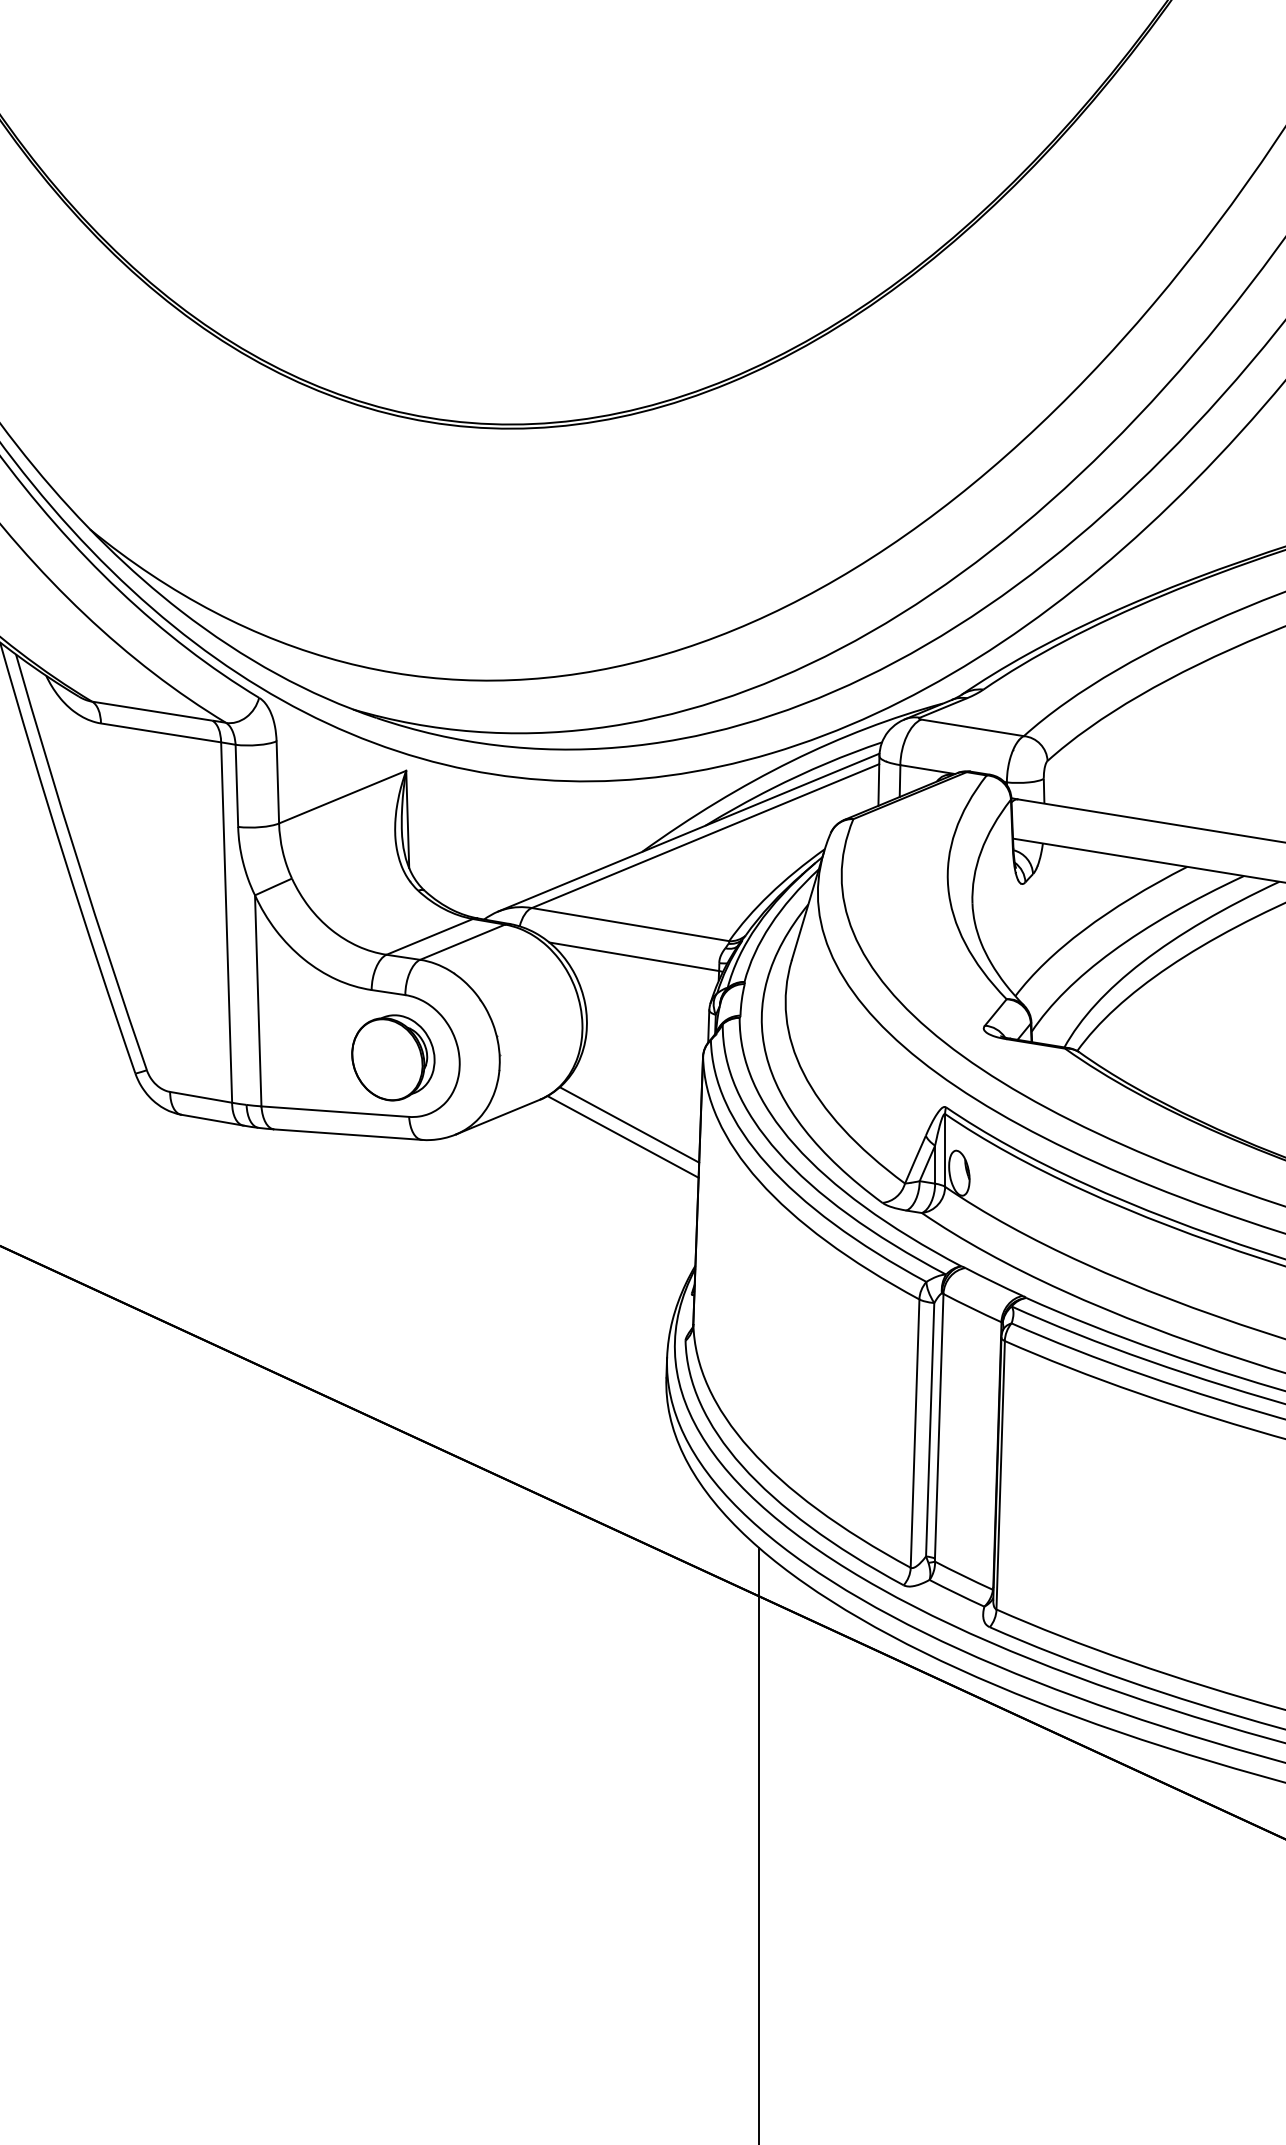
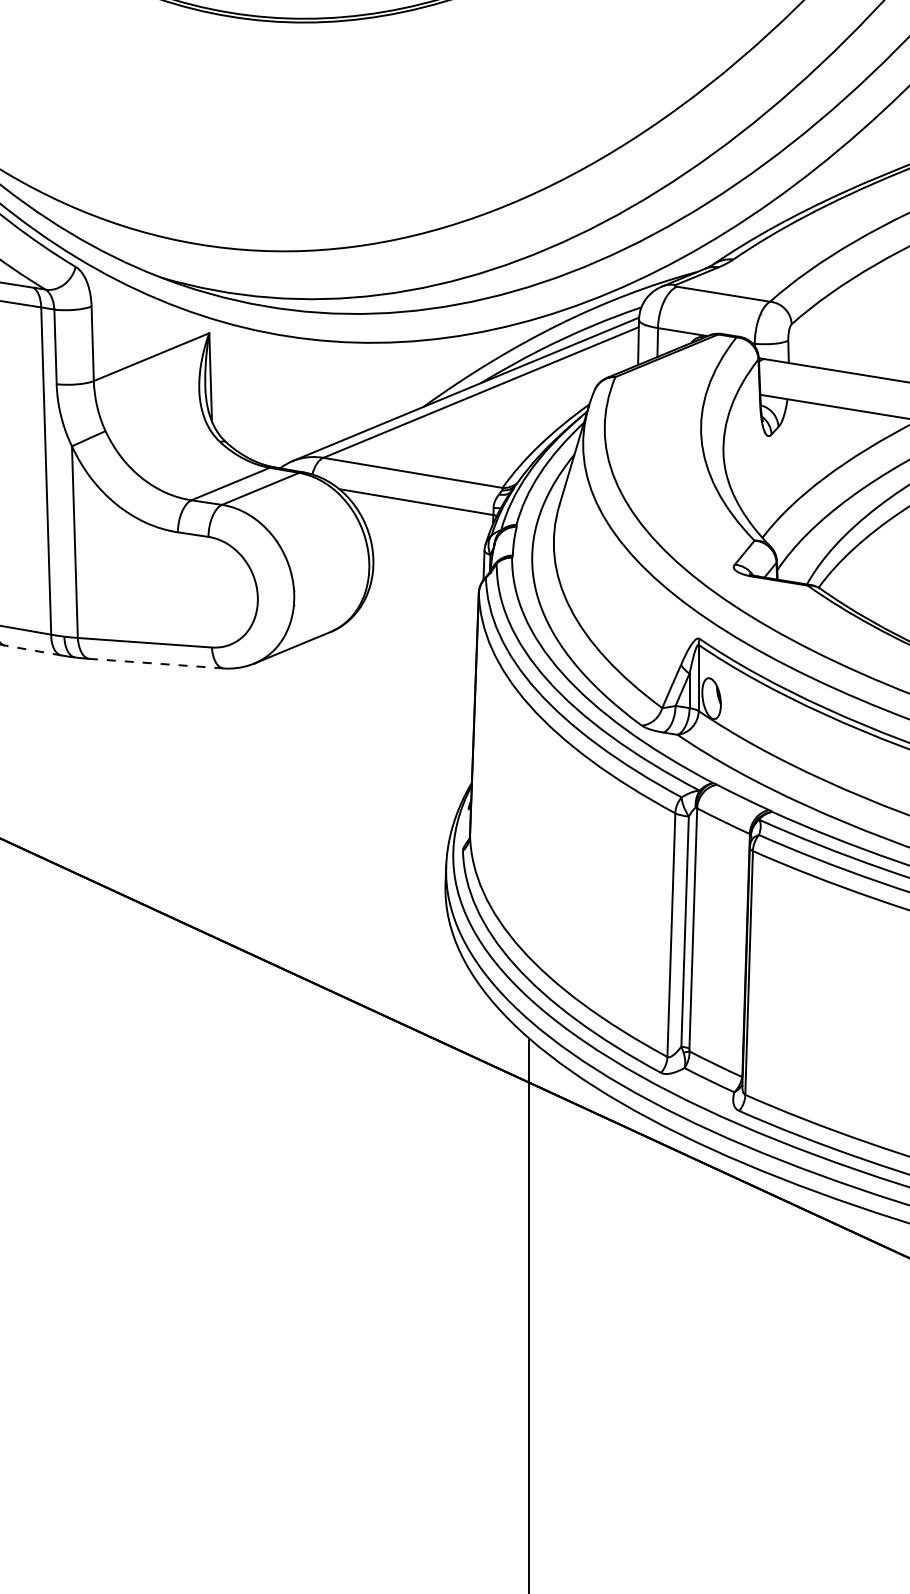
part: (393, 1057) -> (197, 593), removed
line: (212, 1120) -> (33, 650), solid -> dashed
line: (629, 1124) -> (412, 654), removed
line: (347, 1134) -> (155, 663), solid -> dashed
line: (622, 1136) -> (405, 665), removed

